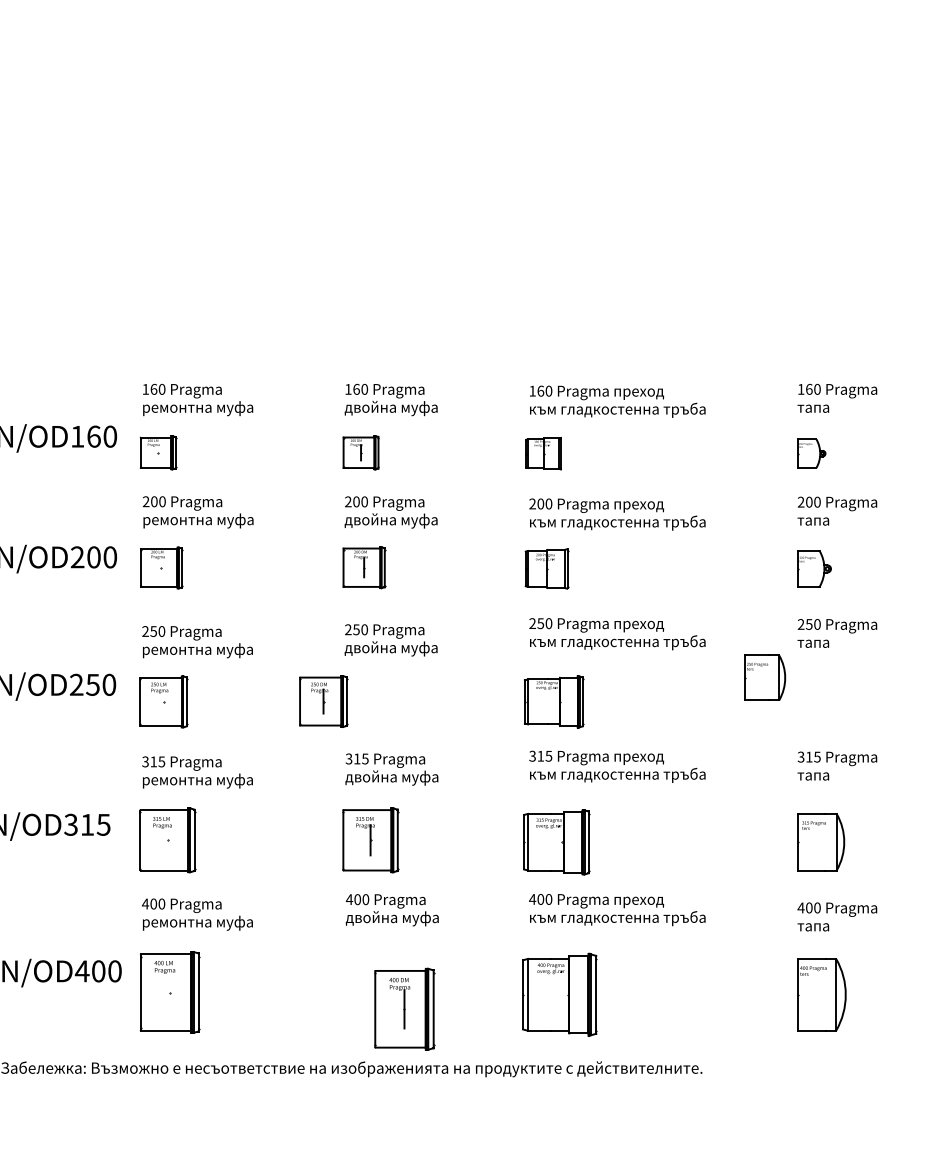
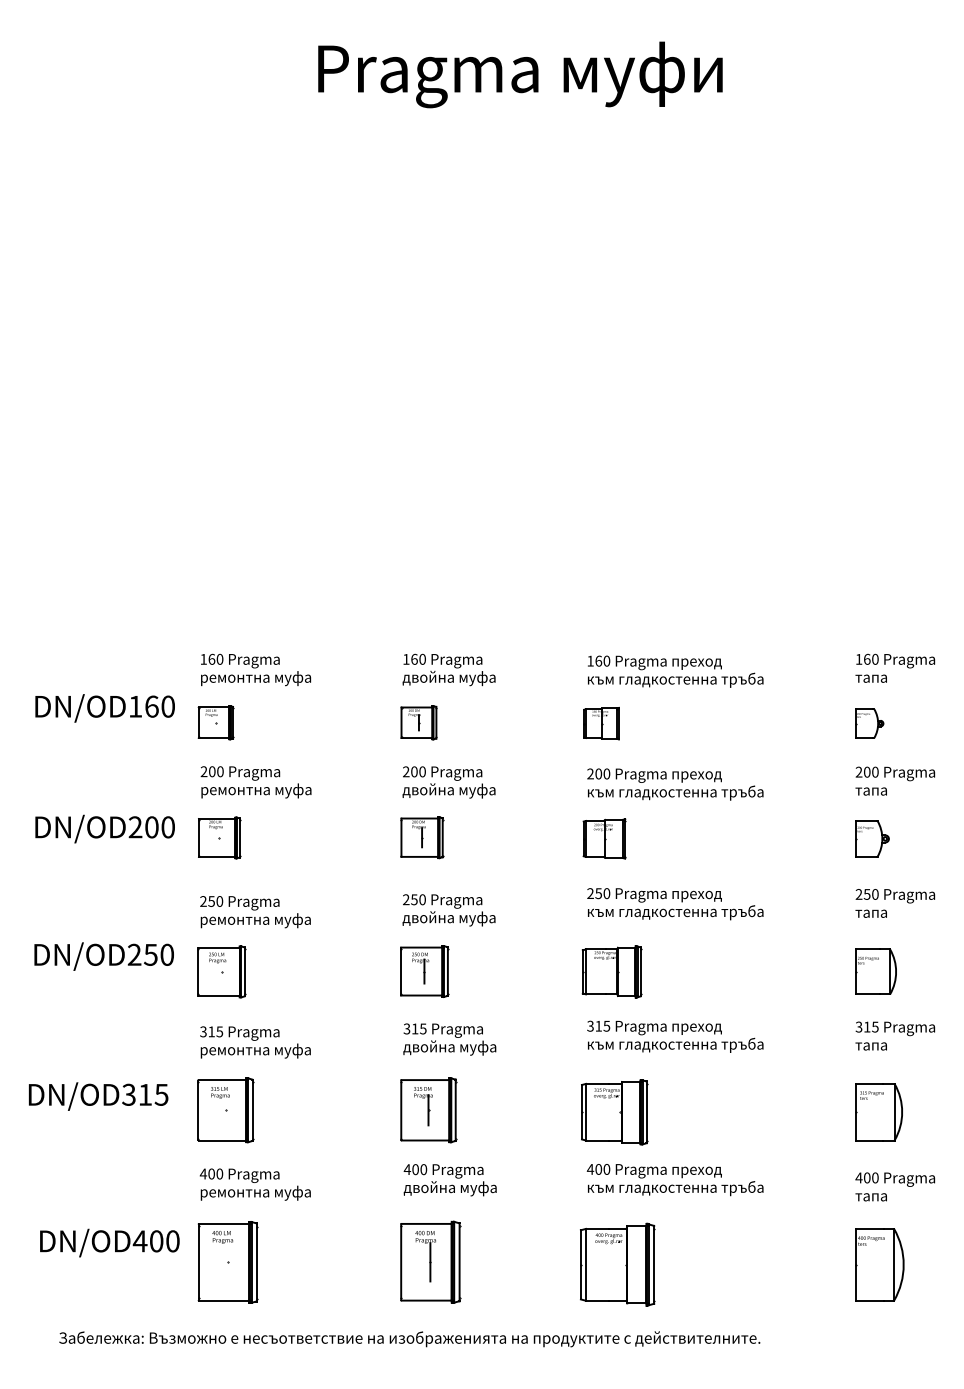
part: (764, 677) -> (875, 971), moved
part: (323, 701) -> (424, 971), moved
part: (404, 1008) -> (430, 1261), moved

